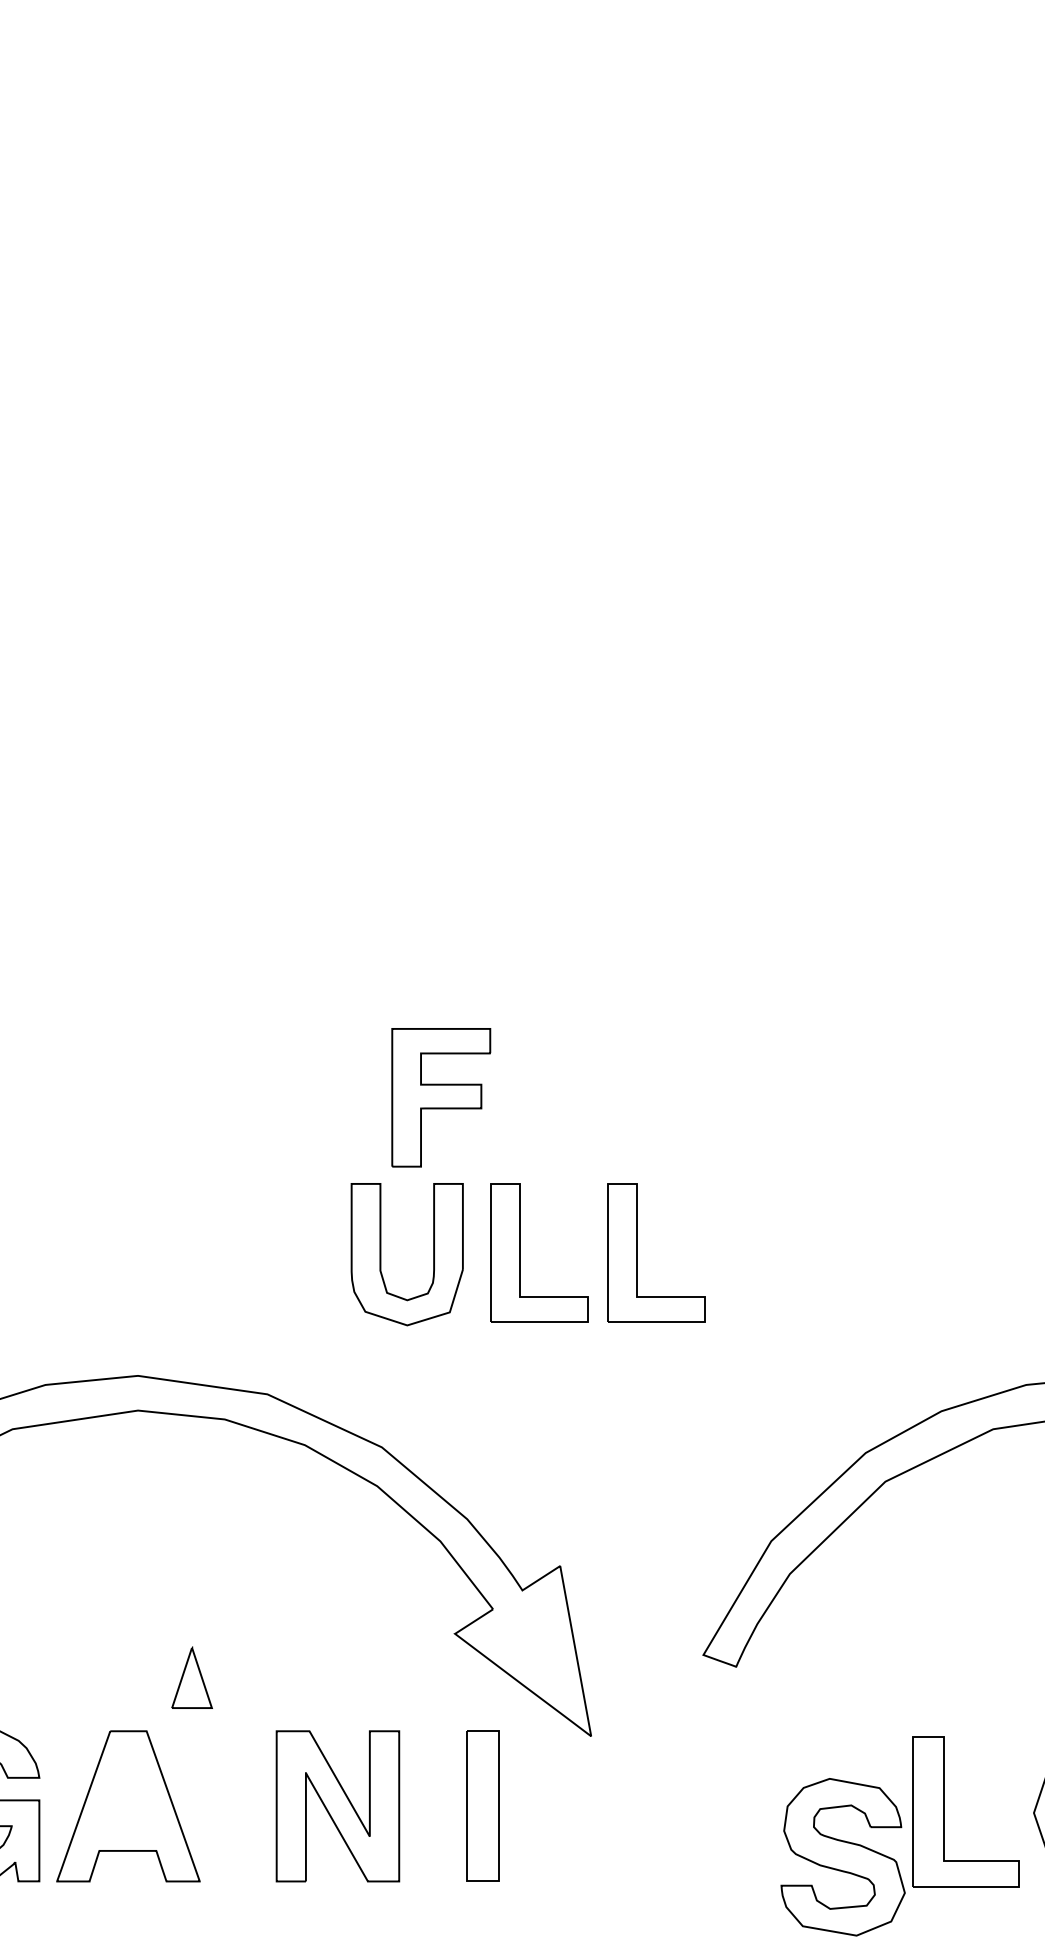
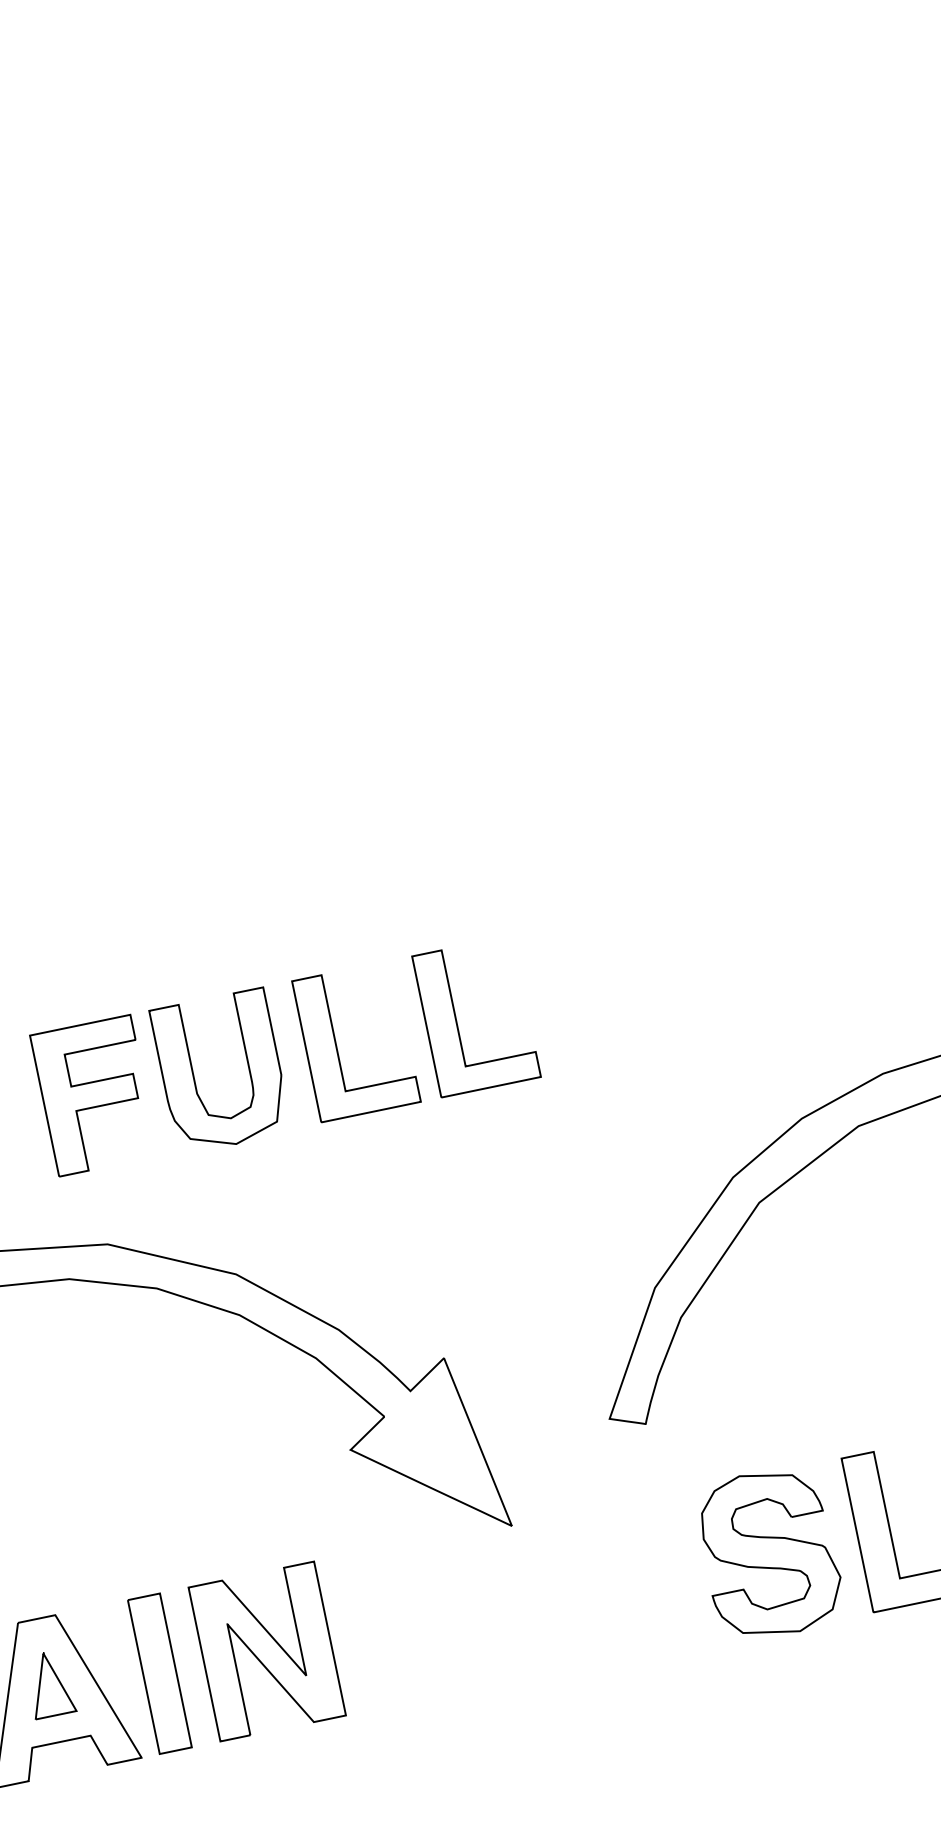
part: (441, 1097) -> (94, 1095), moved
part: (191, 1677) -> (49, 1684), moved
part: (482, 1805) -> (159, 1673), moved
part: (842, 1857) -> (769, 1554), moved

